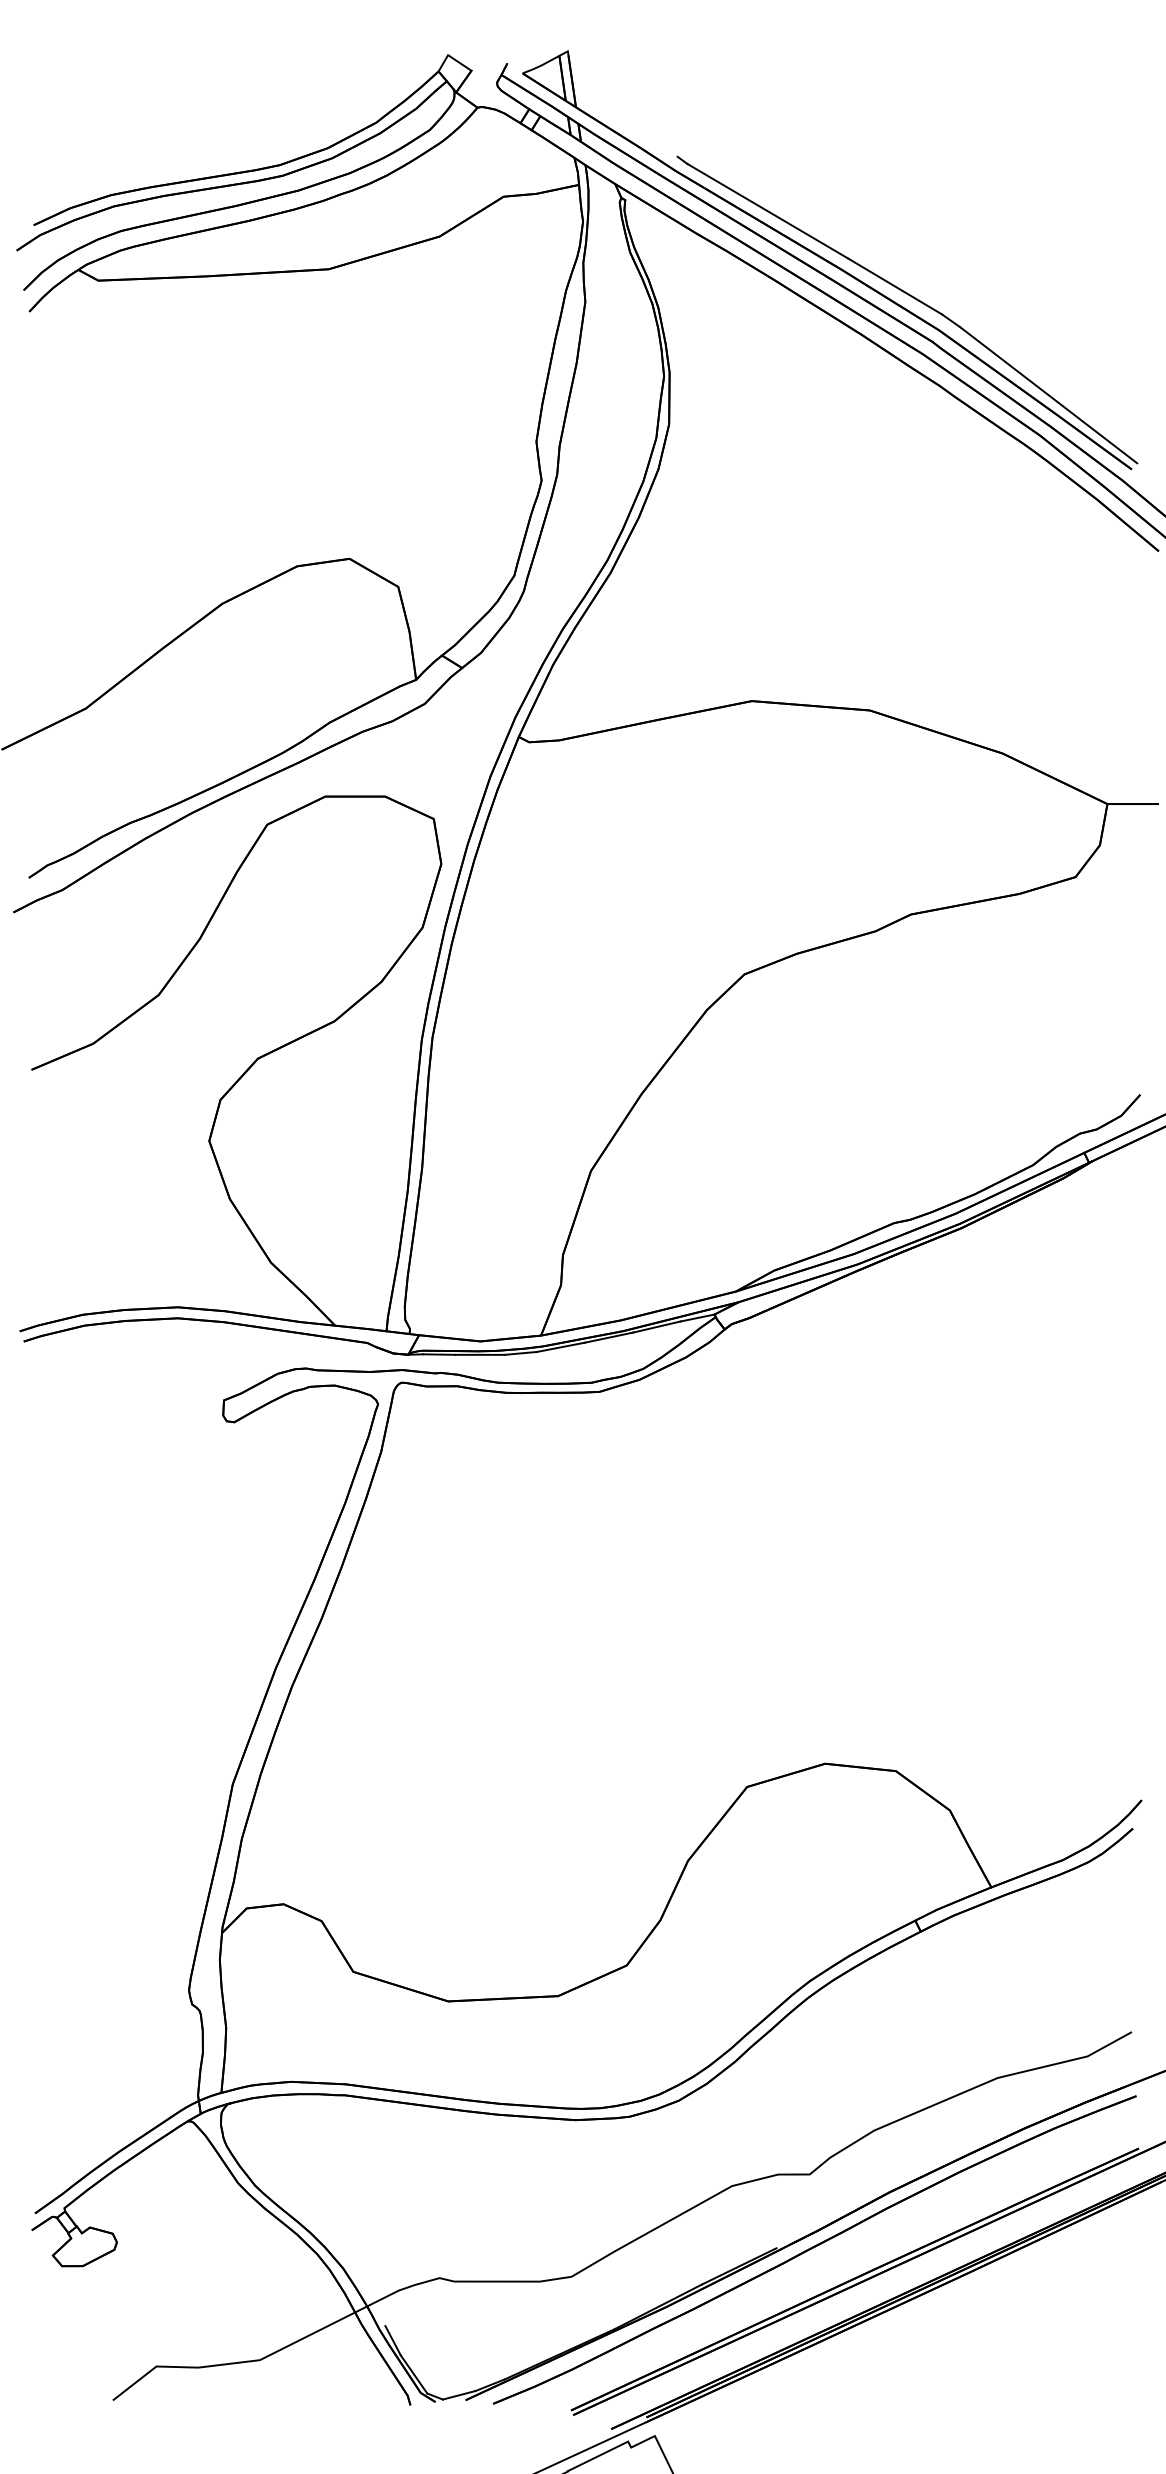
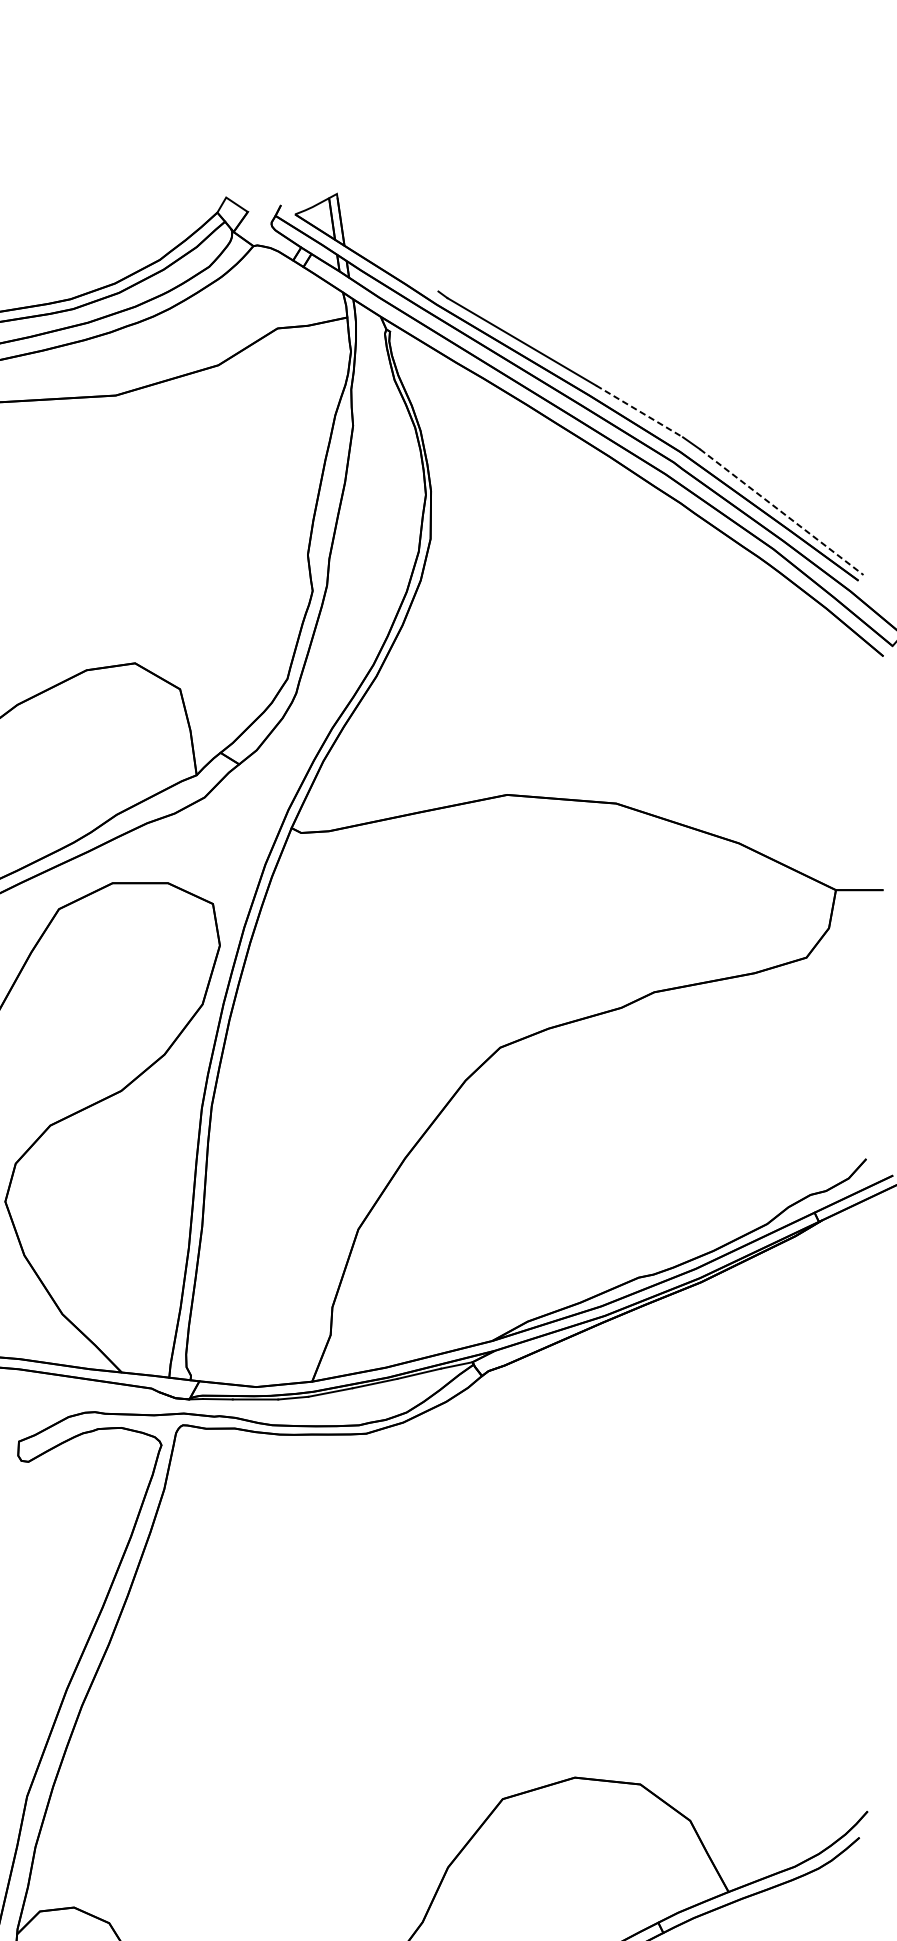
line: (895, 286) -> (639, 411), solid -> dashed
line: (1048, 395) -> (781, 512), solid -> dashed

